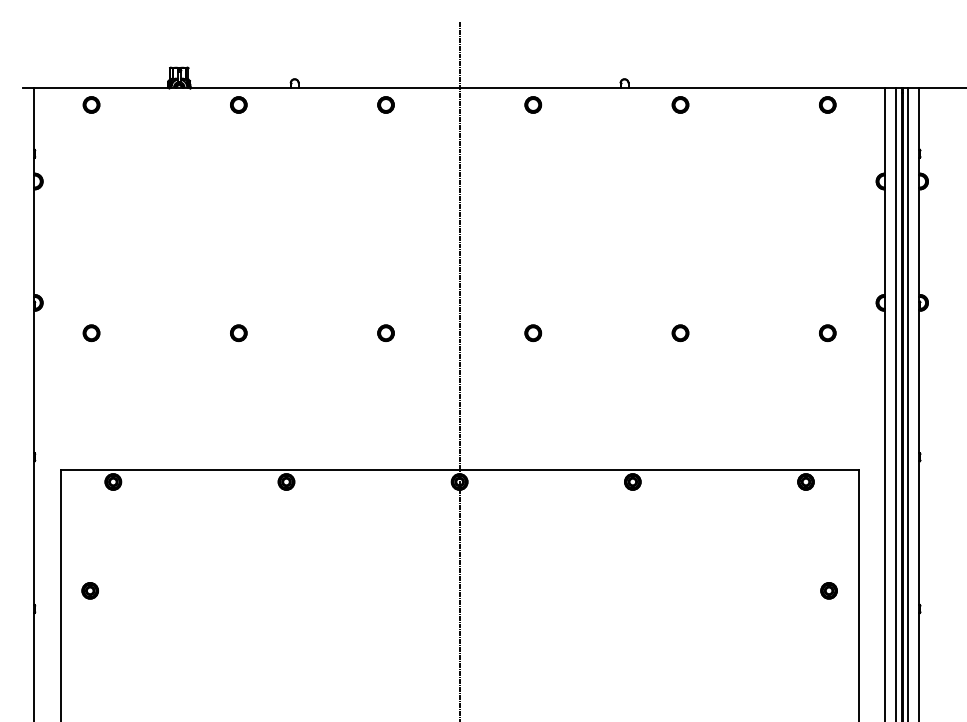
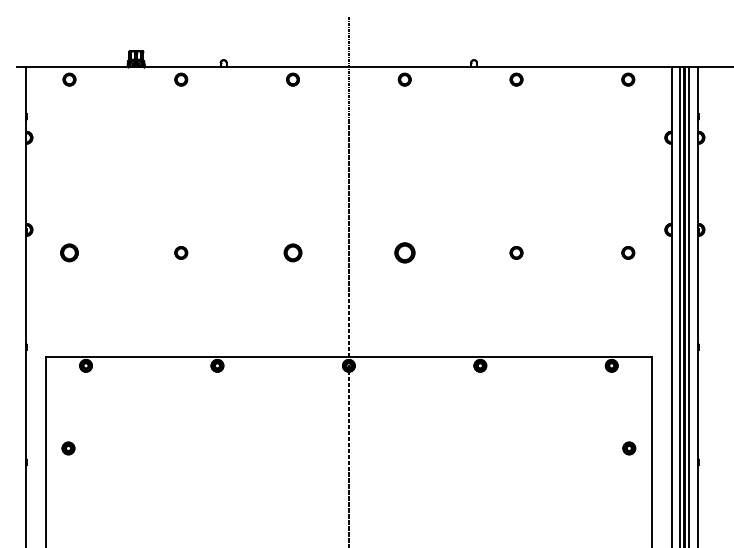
circle: (91, 332) -> (69, 252), size x1.4
circle: (385, 332) -> (292, 252), size x1.4
circle: (532, 332) -> (404, 252), size x1.6

